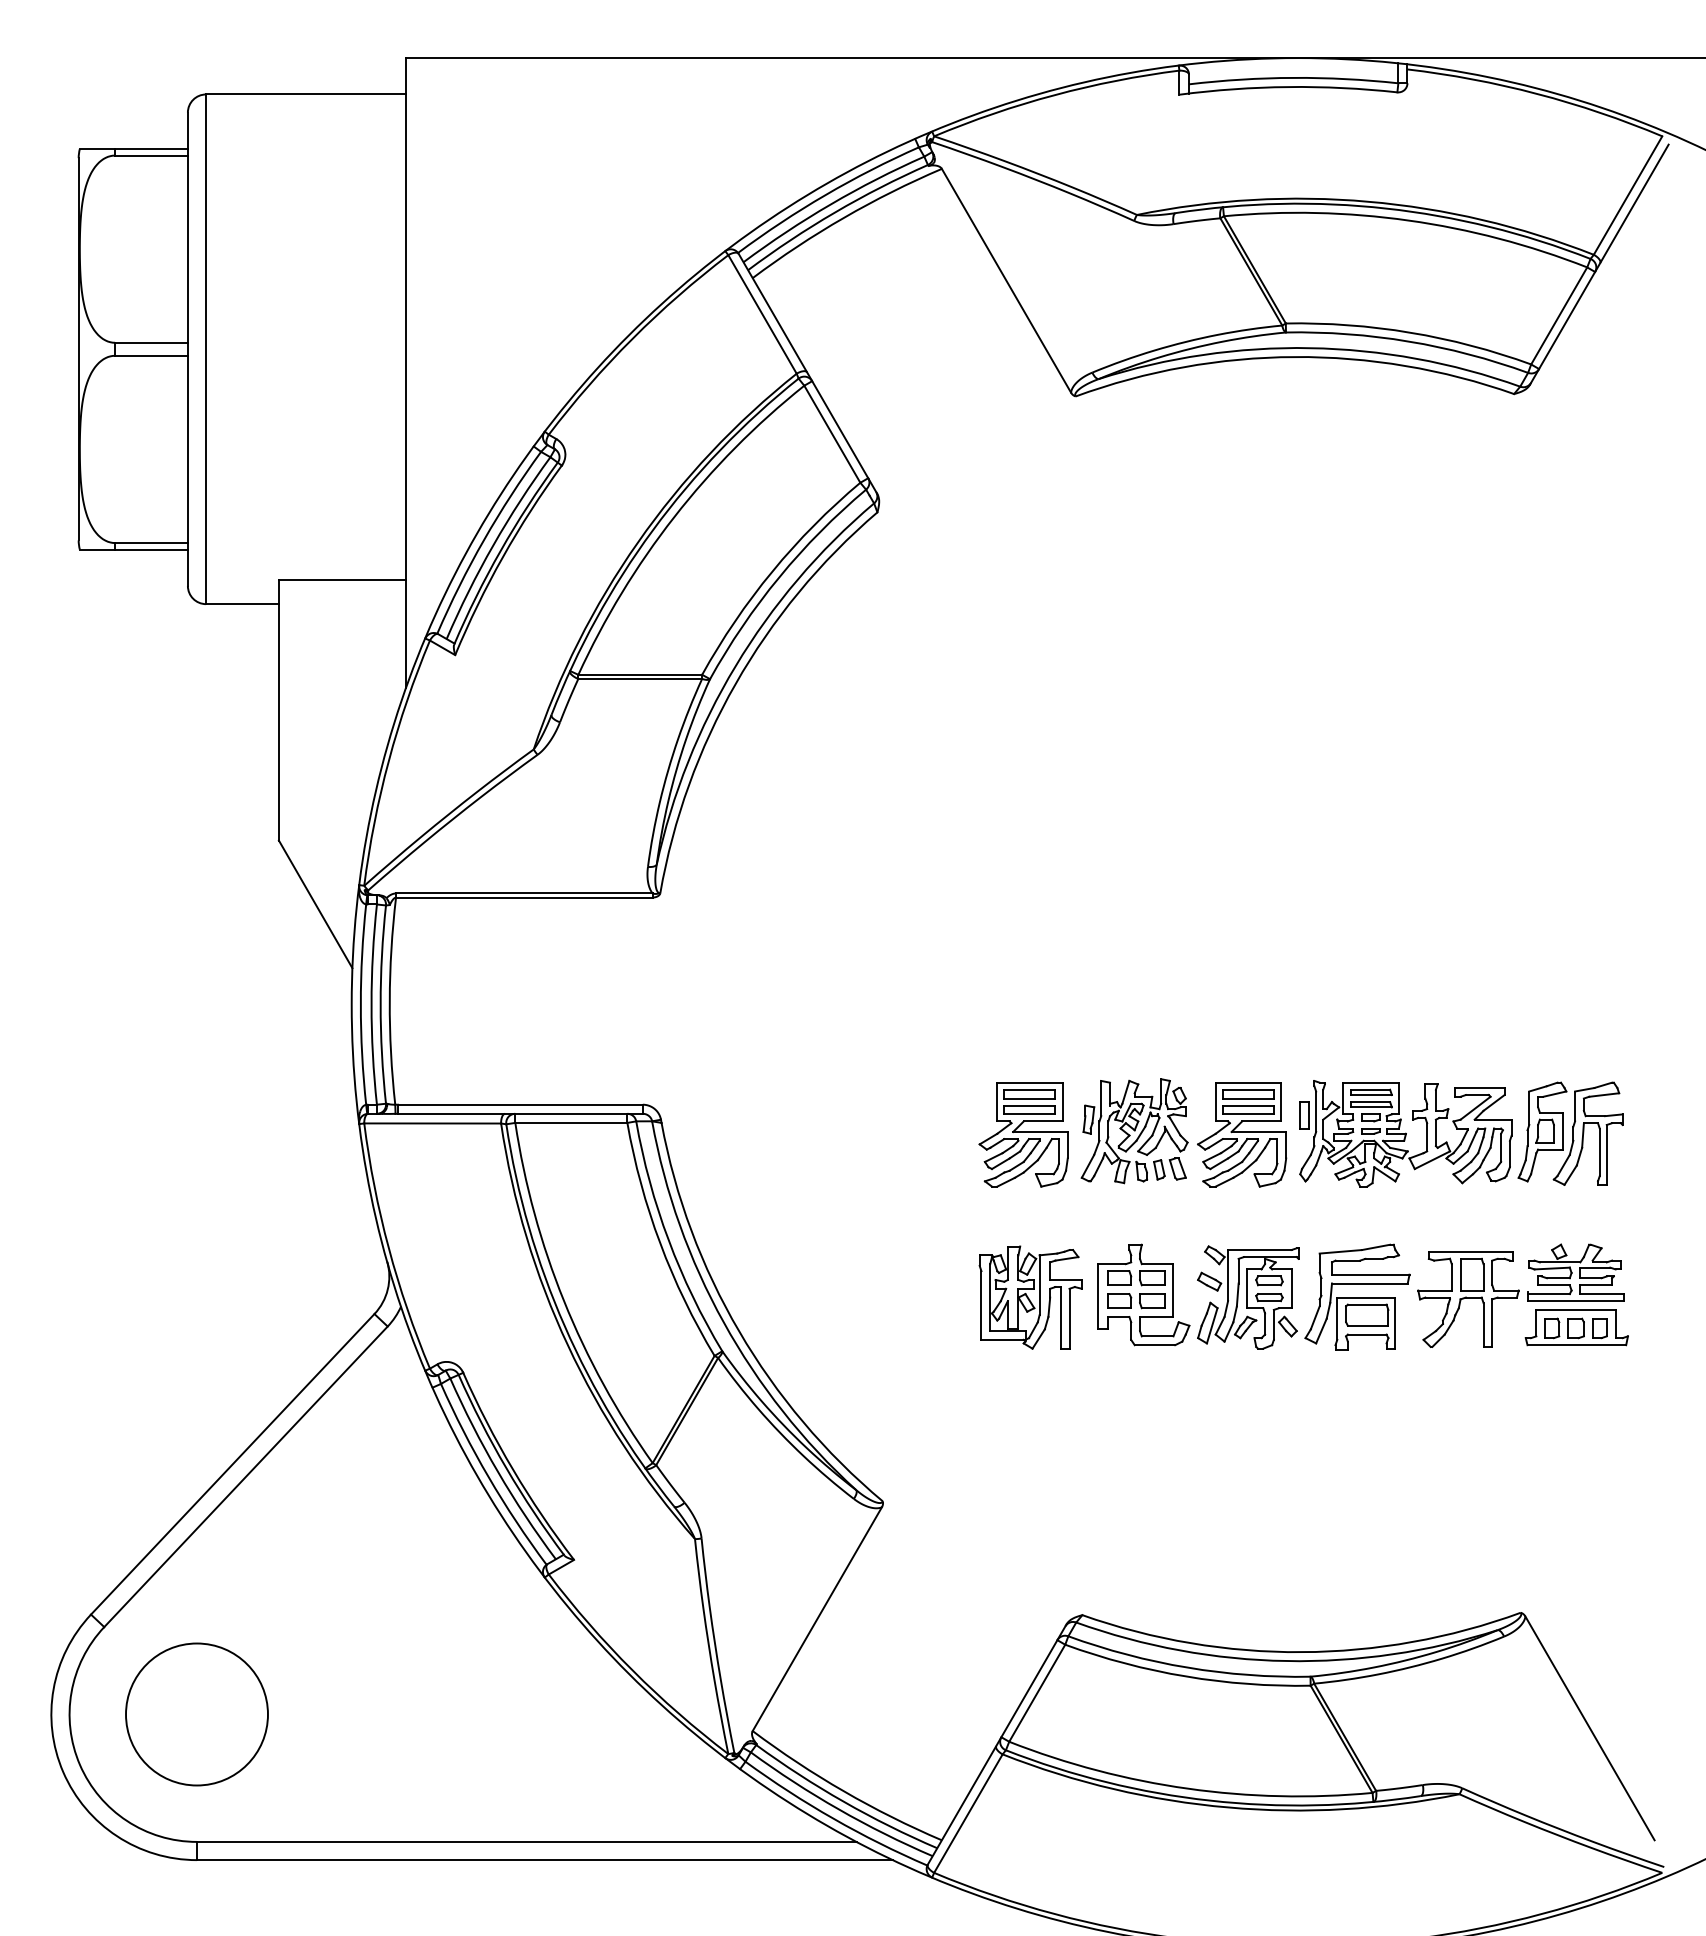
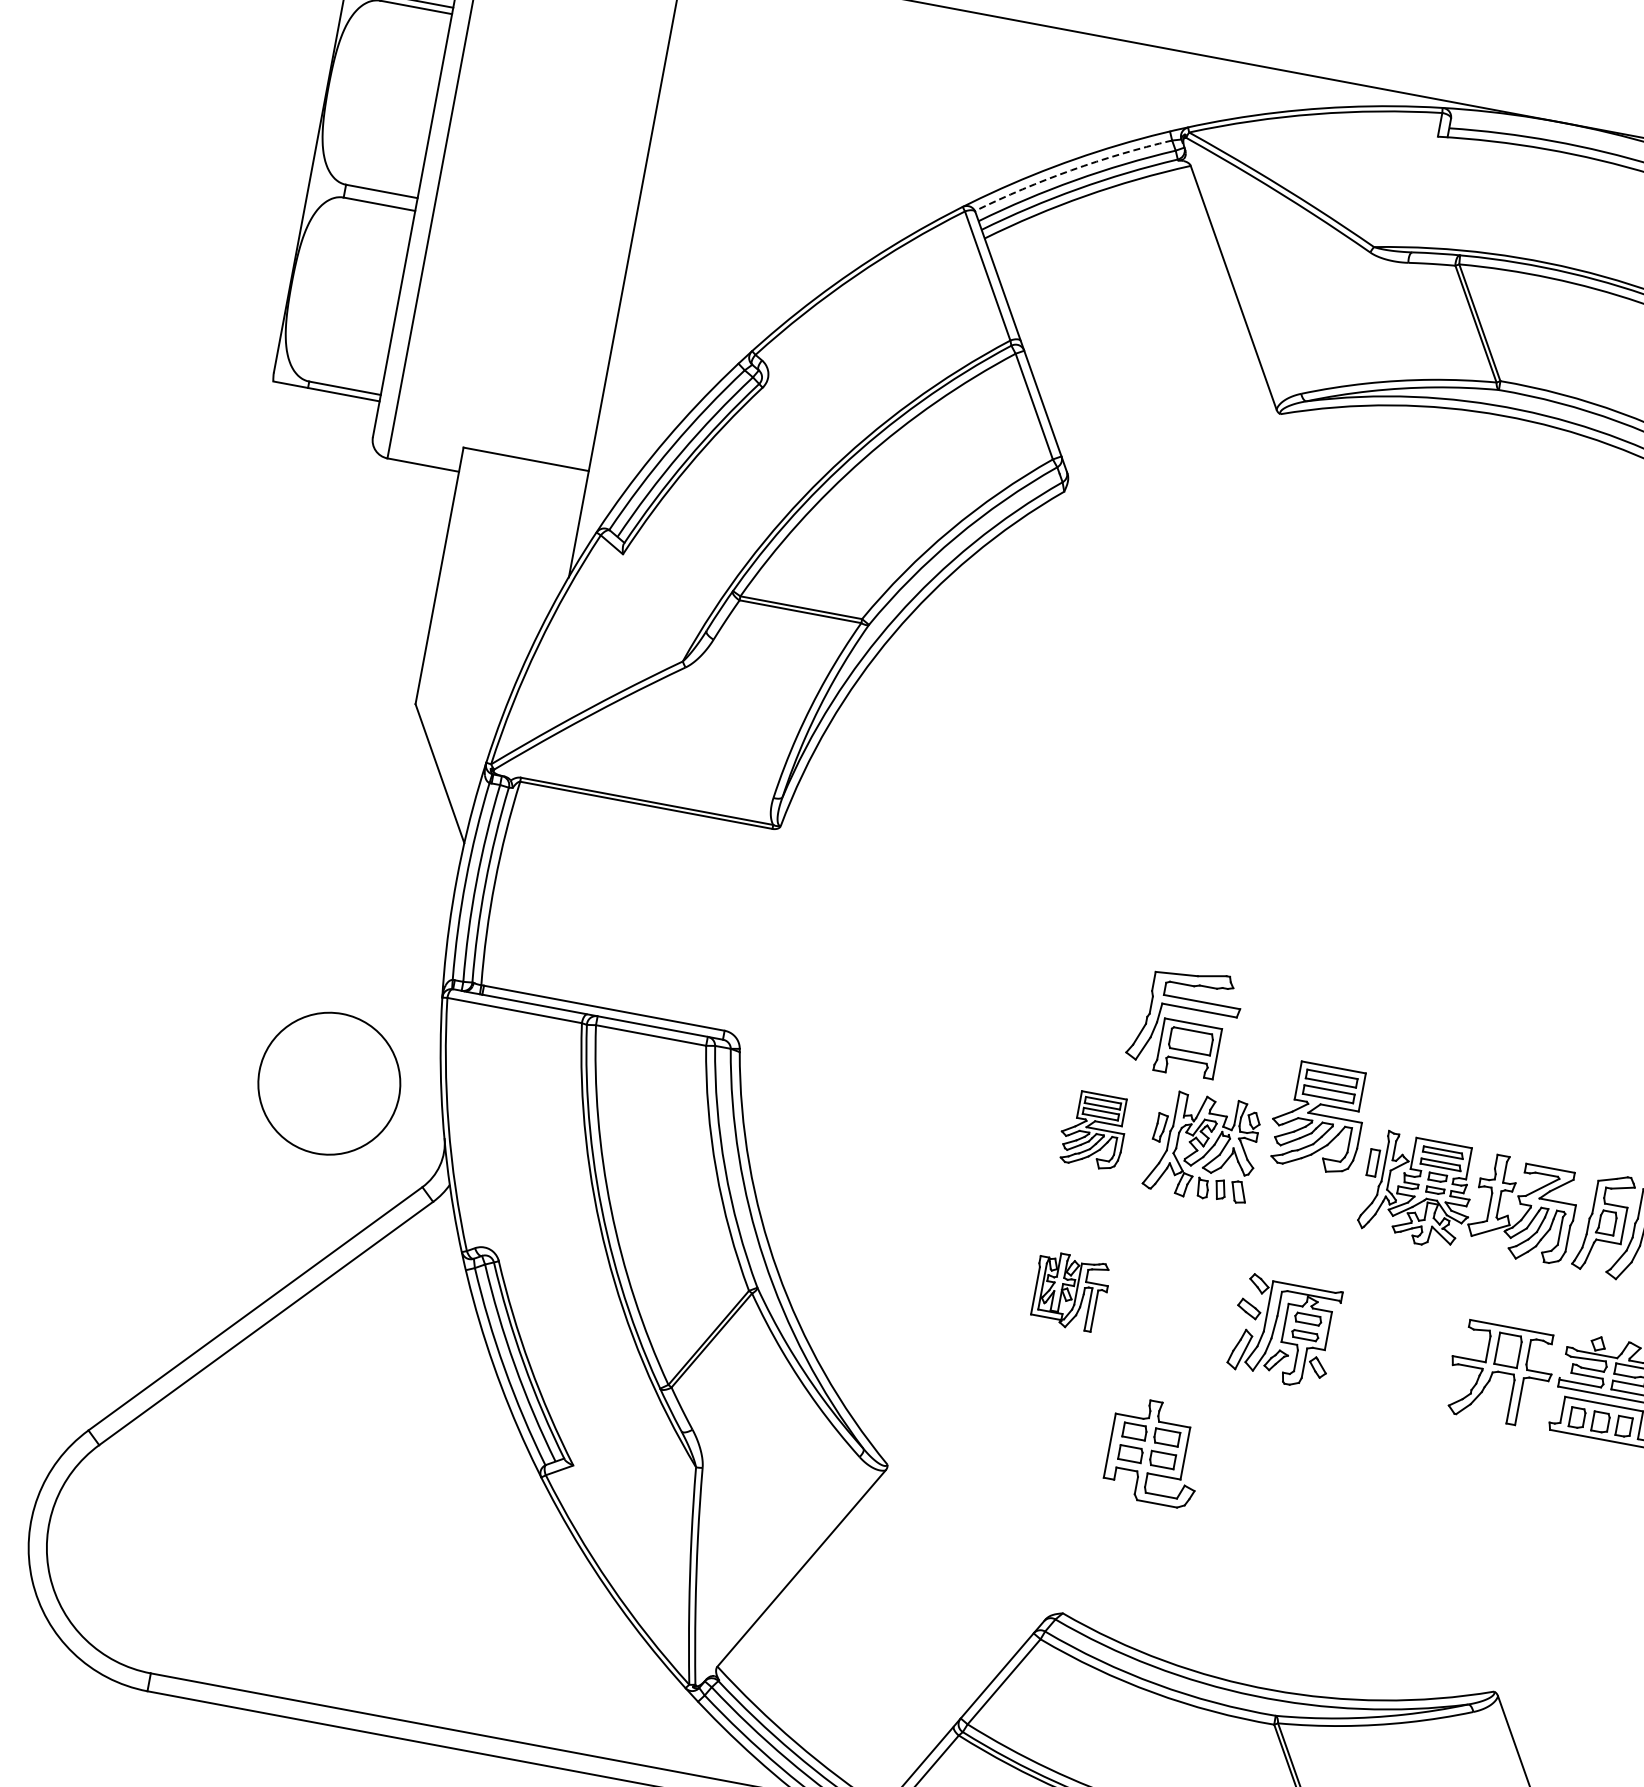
arc: (825, 195) -> (1071, 170), solid -> dashed
part: (1023, 1134) -> (1093, 1130), size x0.7
part: (1242, 1134) -> (1318, 1117), moved
part: (1143, 1294) -> (1155, 1451), moved
part: (1357, 1296) -> (1184, 1021), moved
part: (1030, 1297) -> (1070, 1291), size x0.7
circle: (196, 1714) -> (328, 1083), moved

